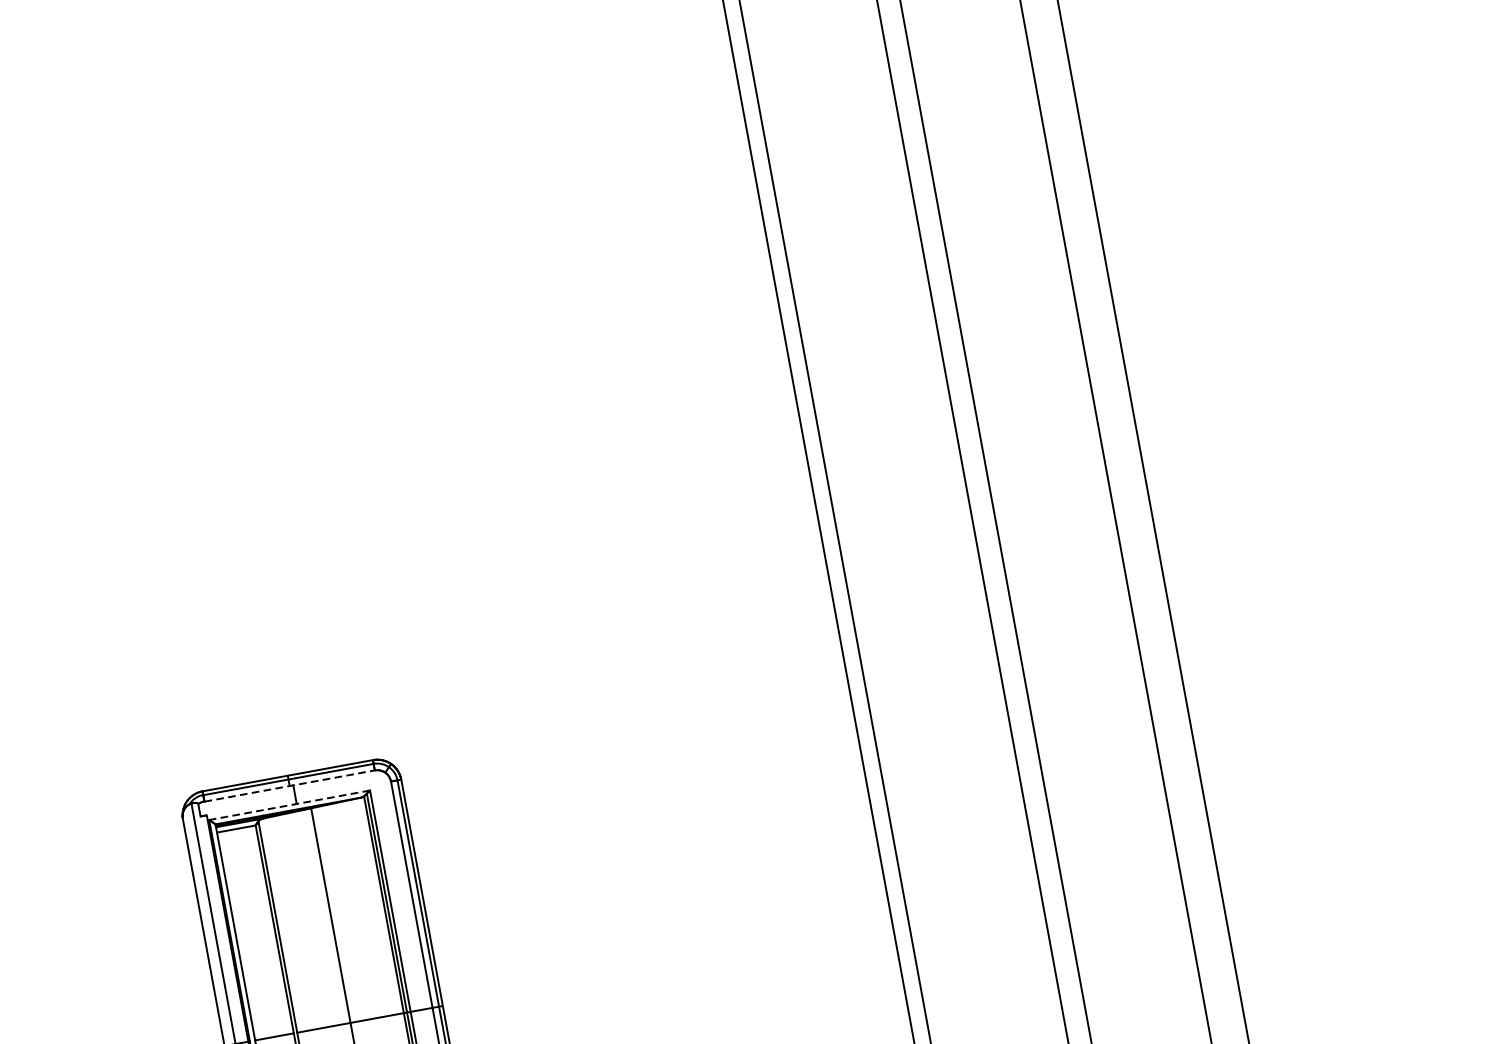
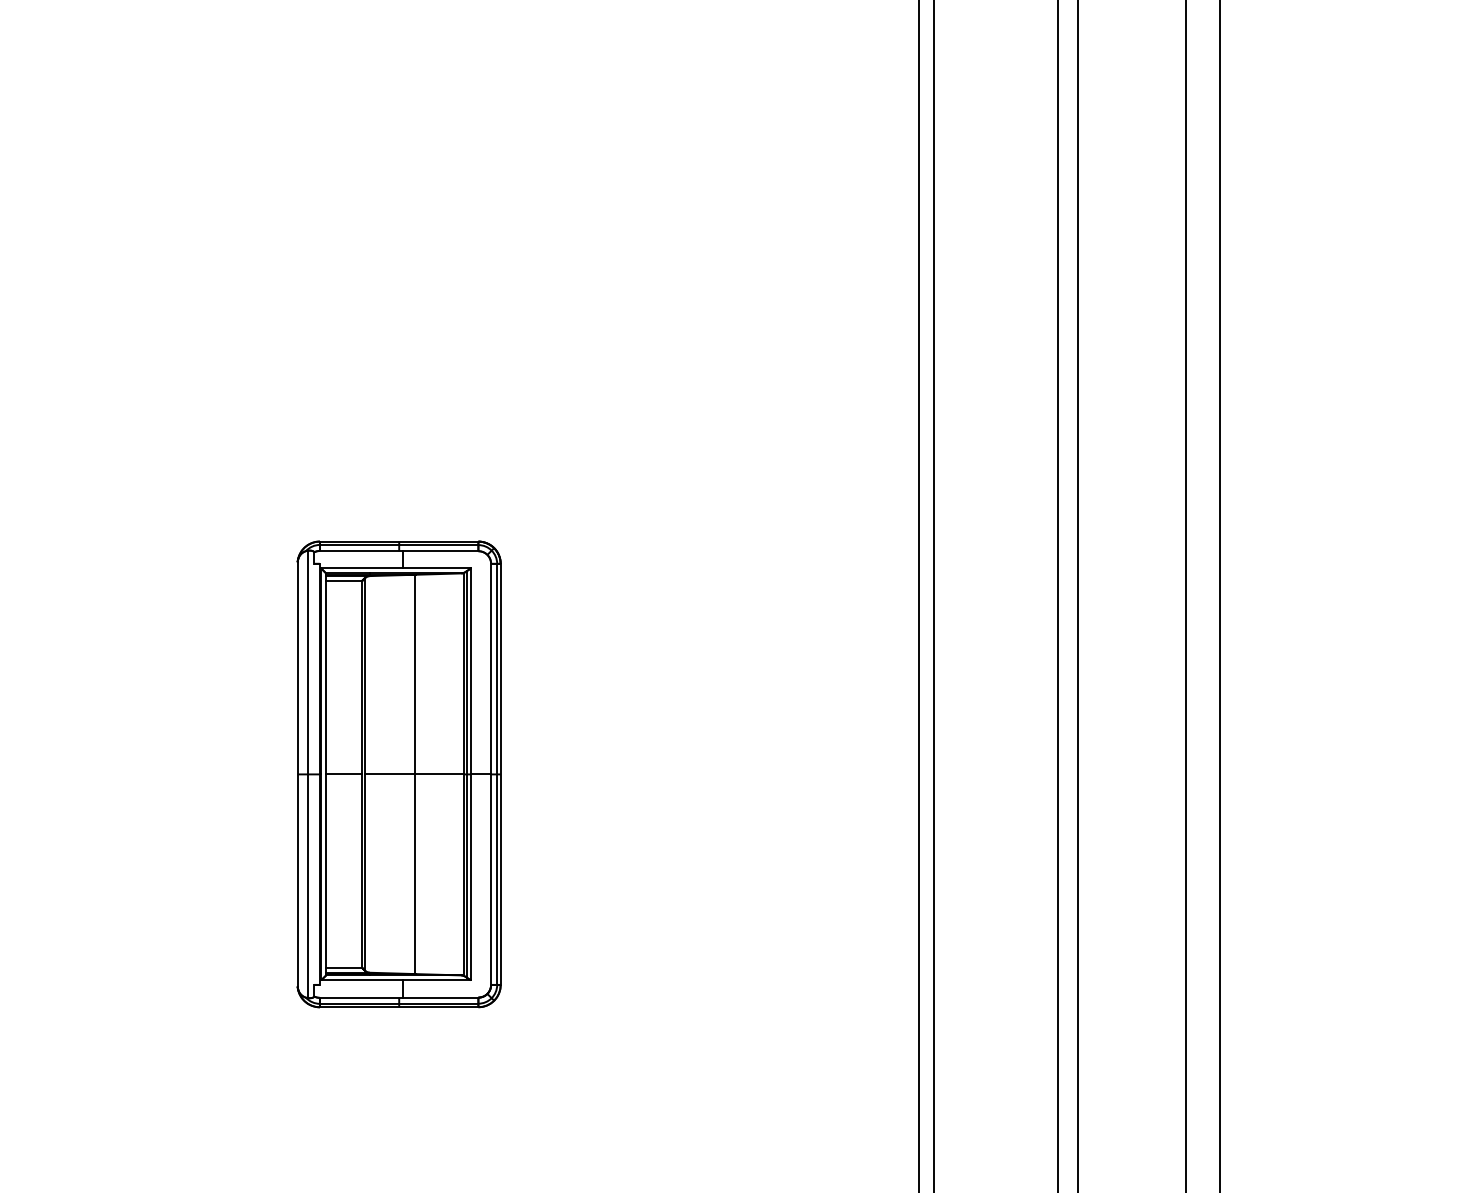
line: (290, 786) -> (399, 551), dashed -> solid
line: (289, 805) -> (395, 568), dashed -> solid

